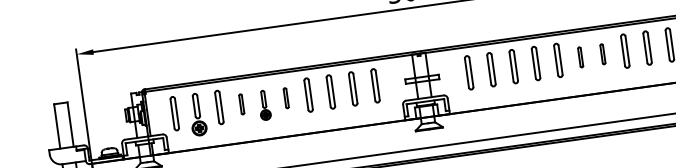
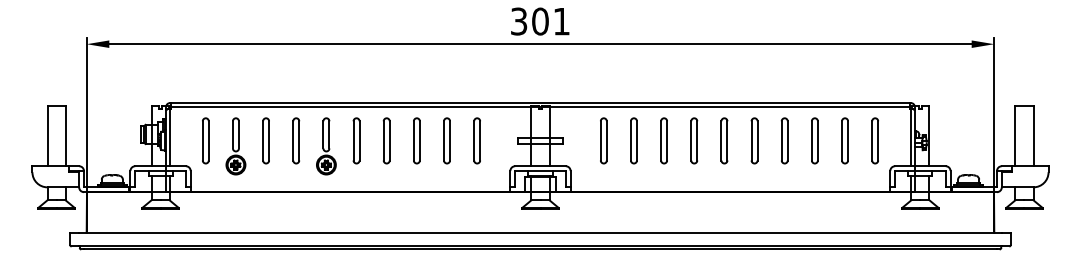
part: (602, 53) -> (784, 140), size x1.67
part: (580, 57) -> (754, 140), size x1.67
part: (286, 97) -> (356, 140), size x1.67
part: (241, 104) -> (296, 140), size x1.67
part: (264, 105) -> (326, 146), size x1.43

